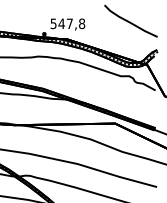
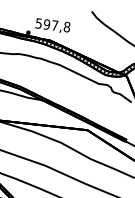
text: (61, 23) -> (46, 24), 547,8 -> 597,8

